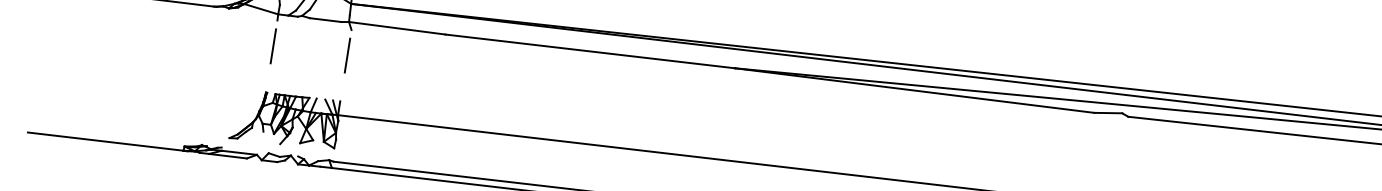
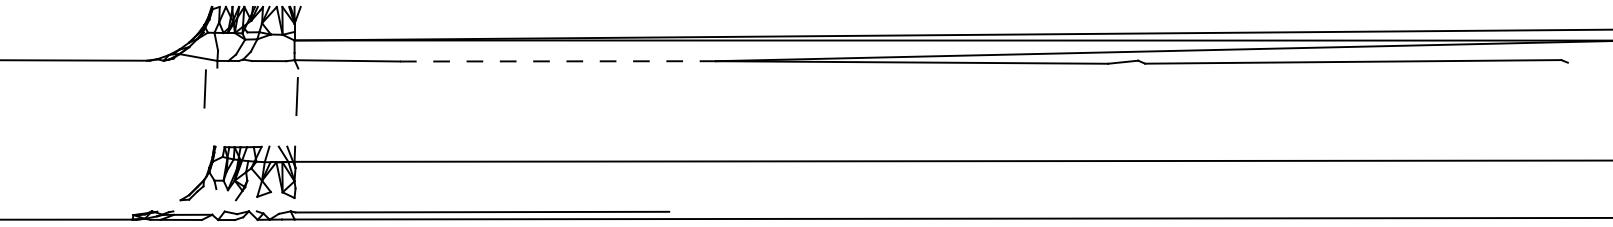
line: (272, 45) -> (204, 88), moved
line: (589, 51) -> (557, 61), solid -> dashed

